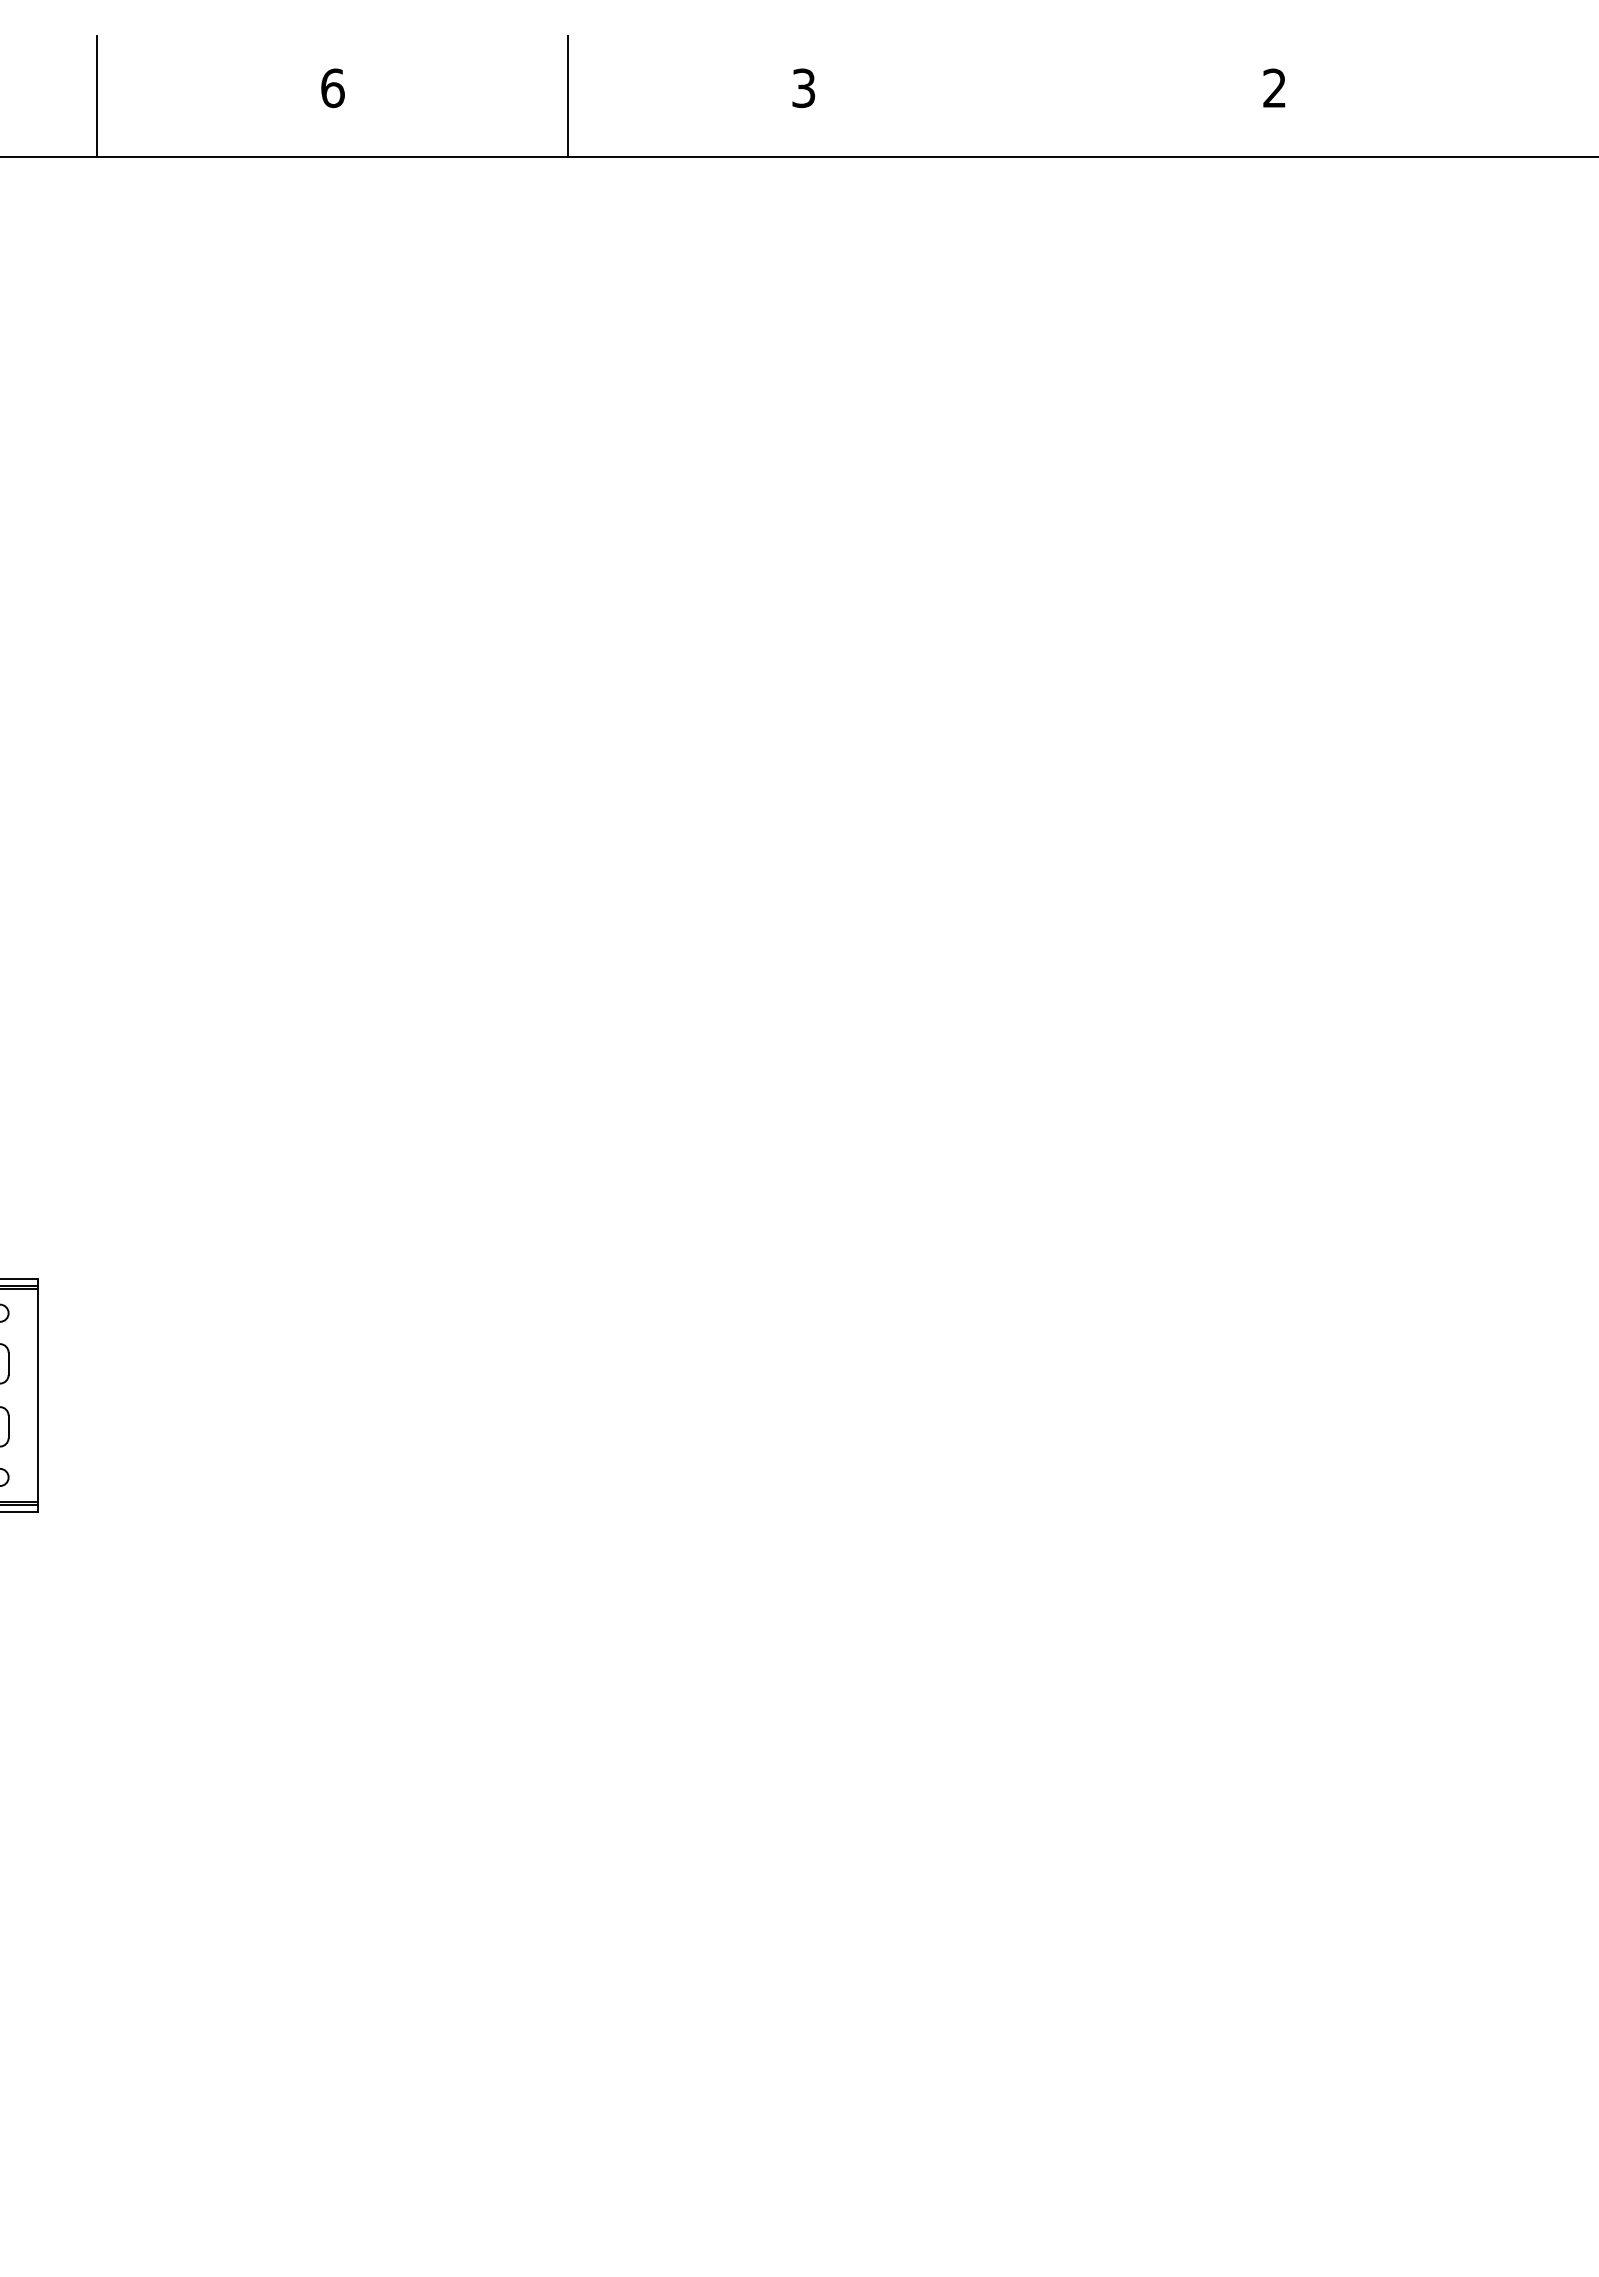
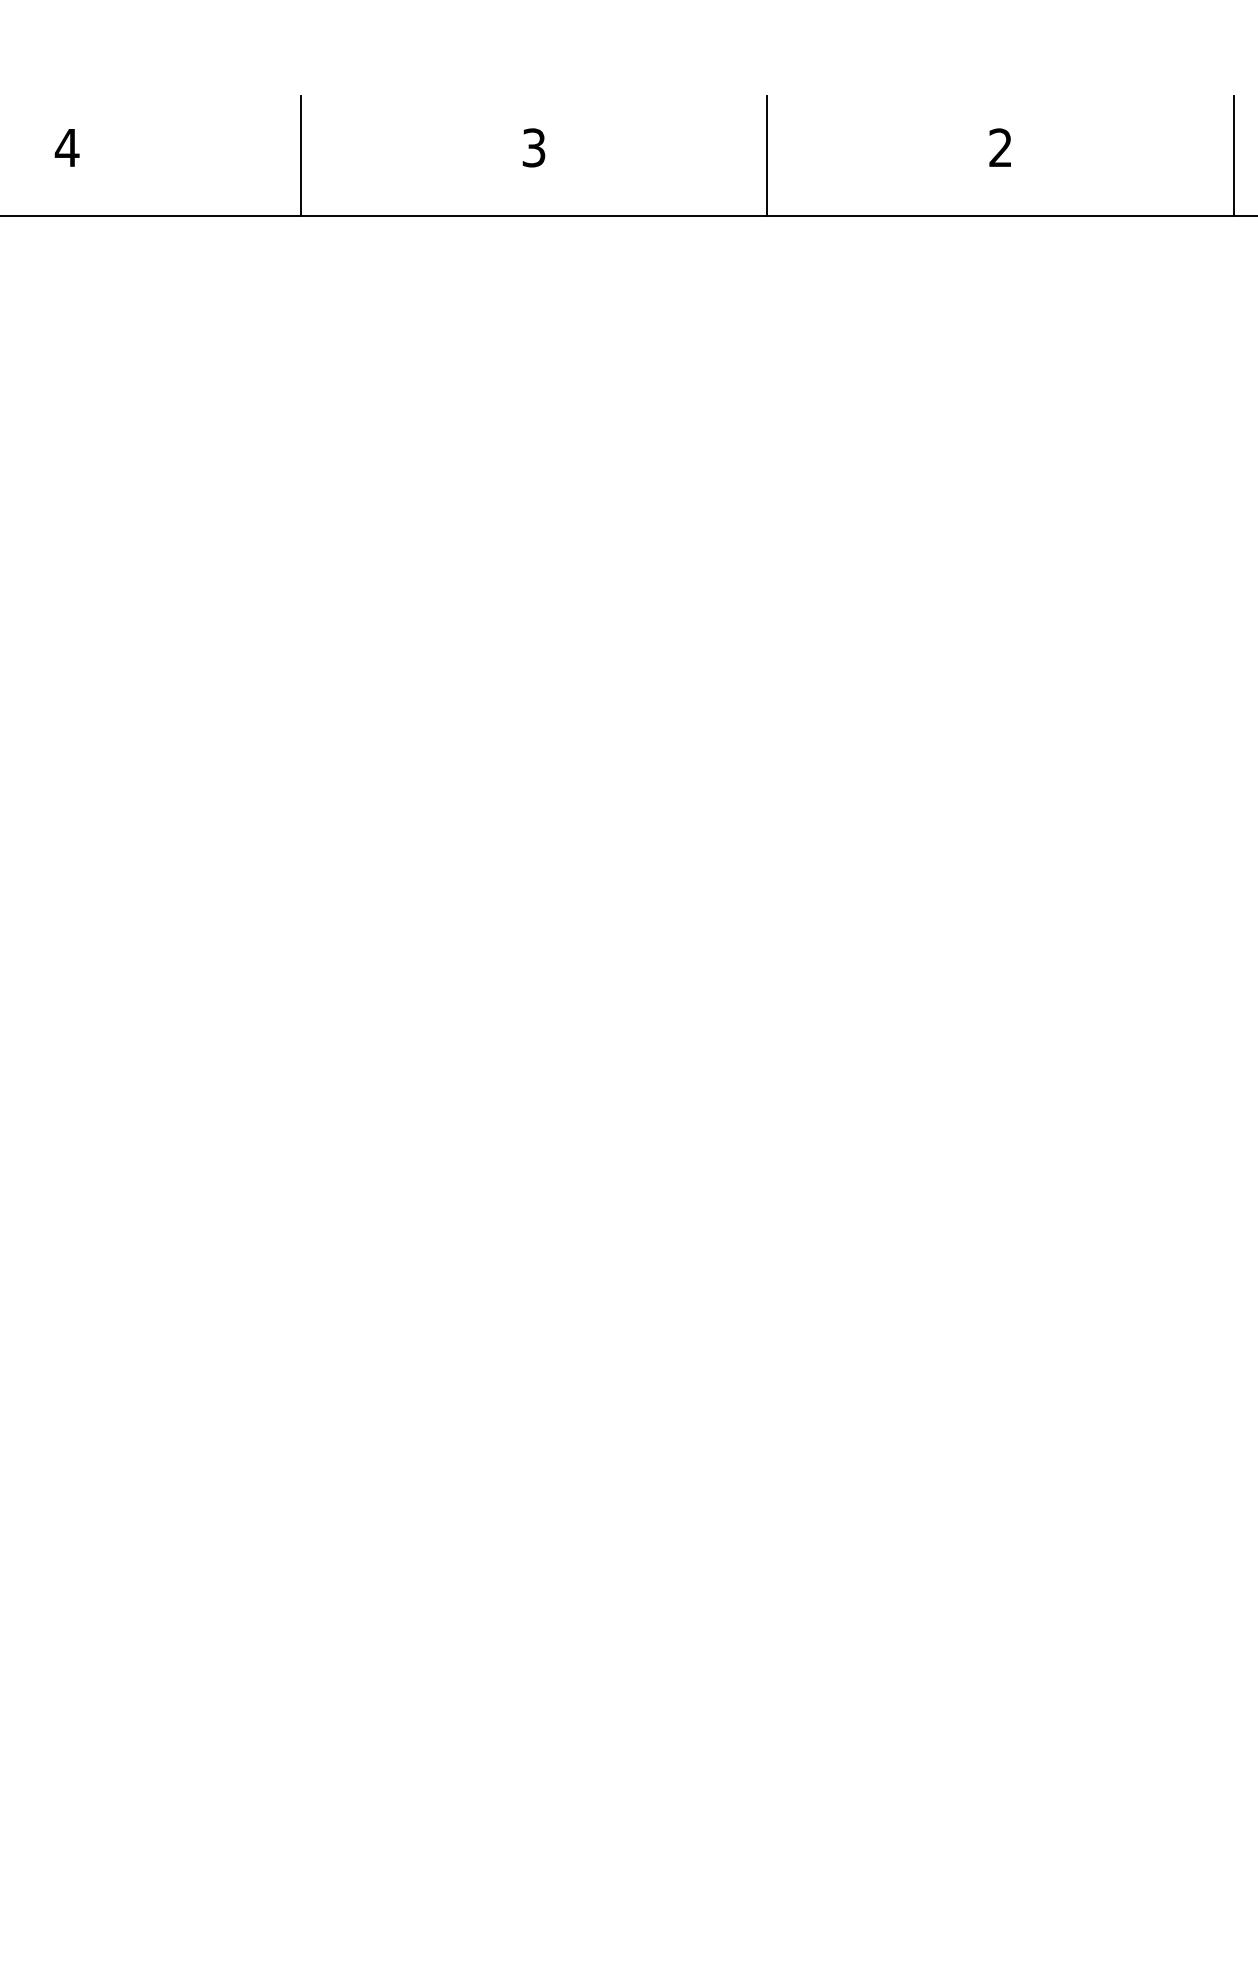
text: (332, 88) -> (66, 148), 6 -> 4
line: (1039, 95) -> (767, 155), added
line: (1510, 95) -> (1234, 155), added

